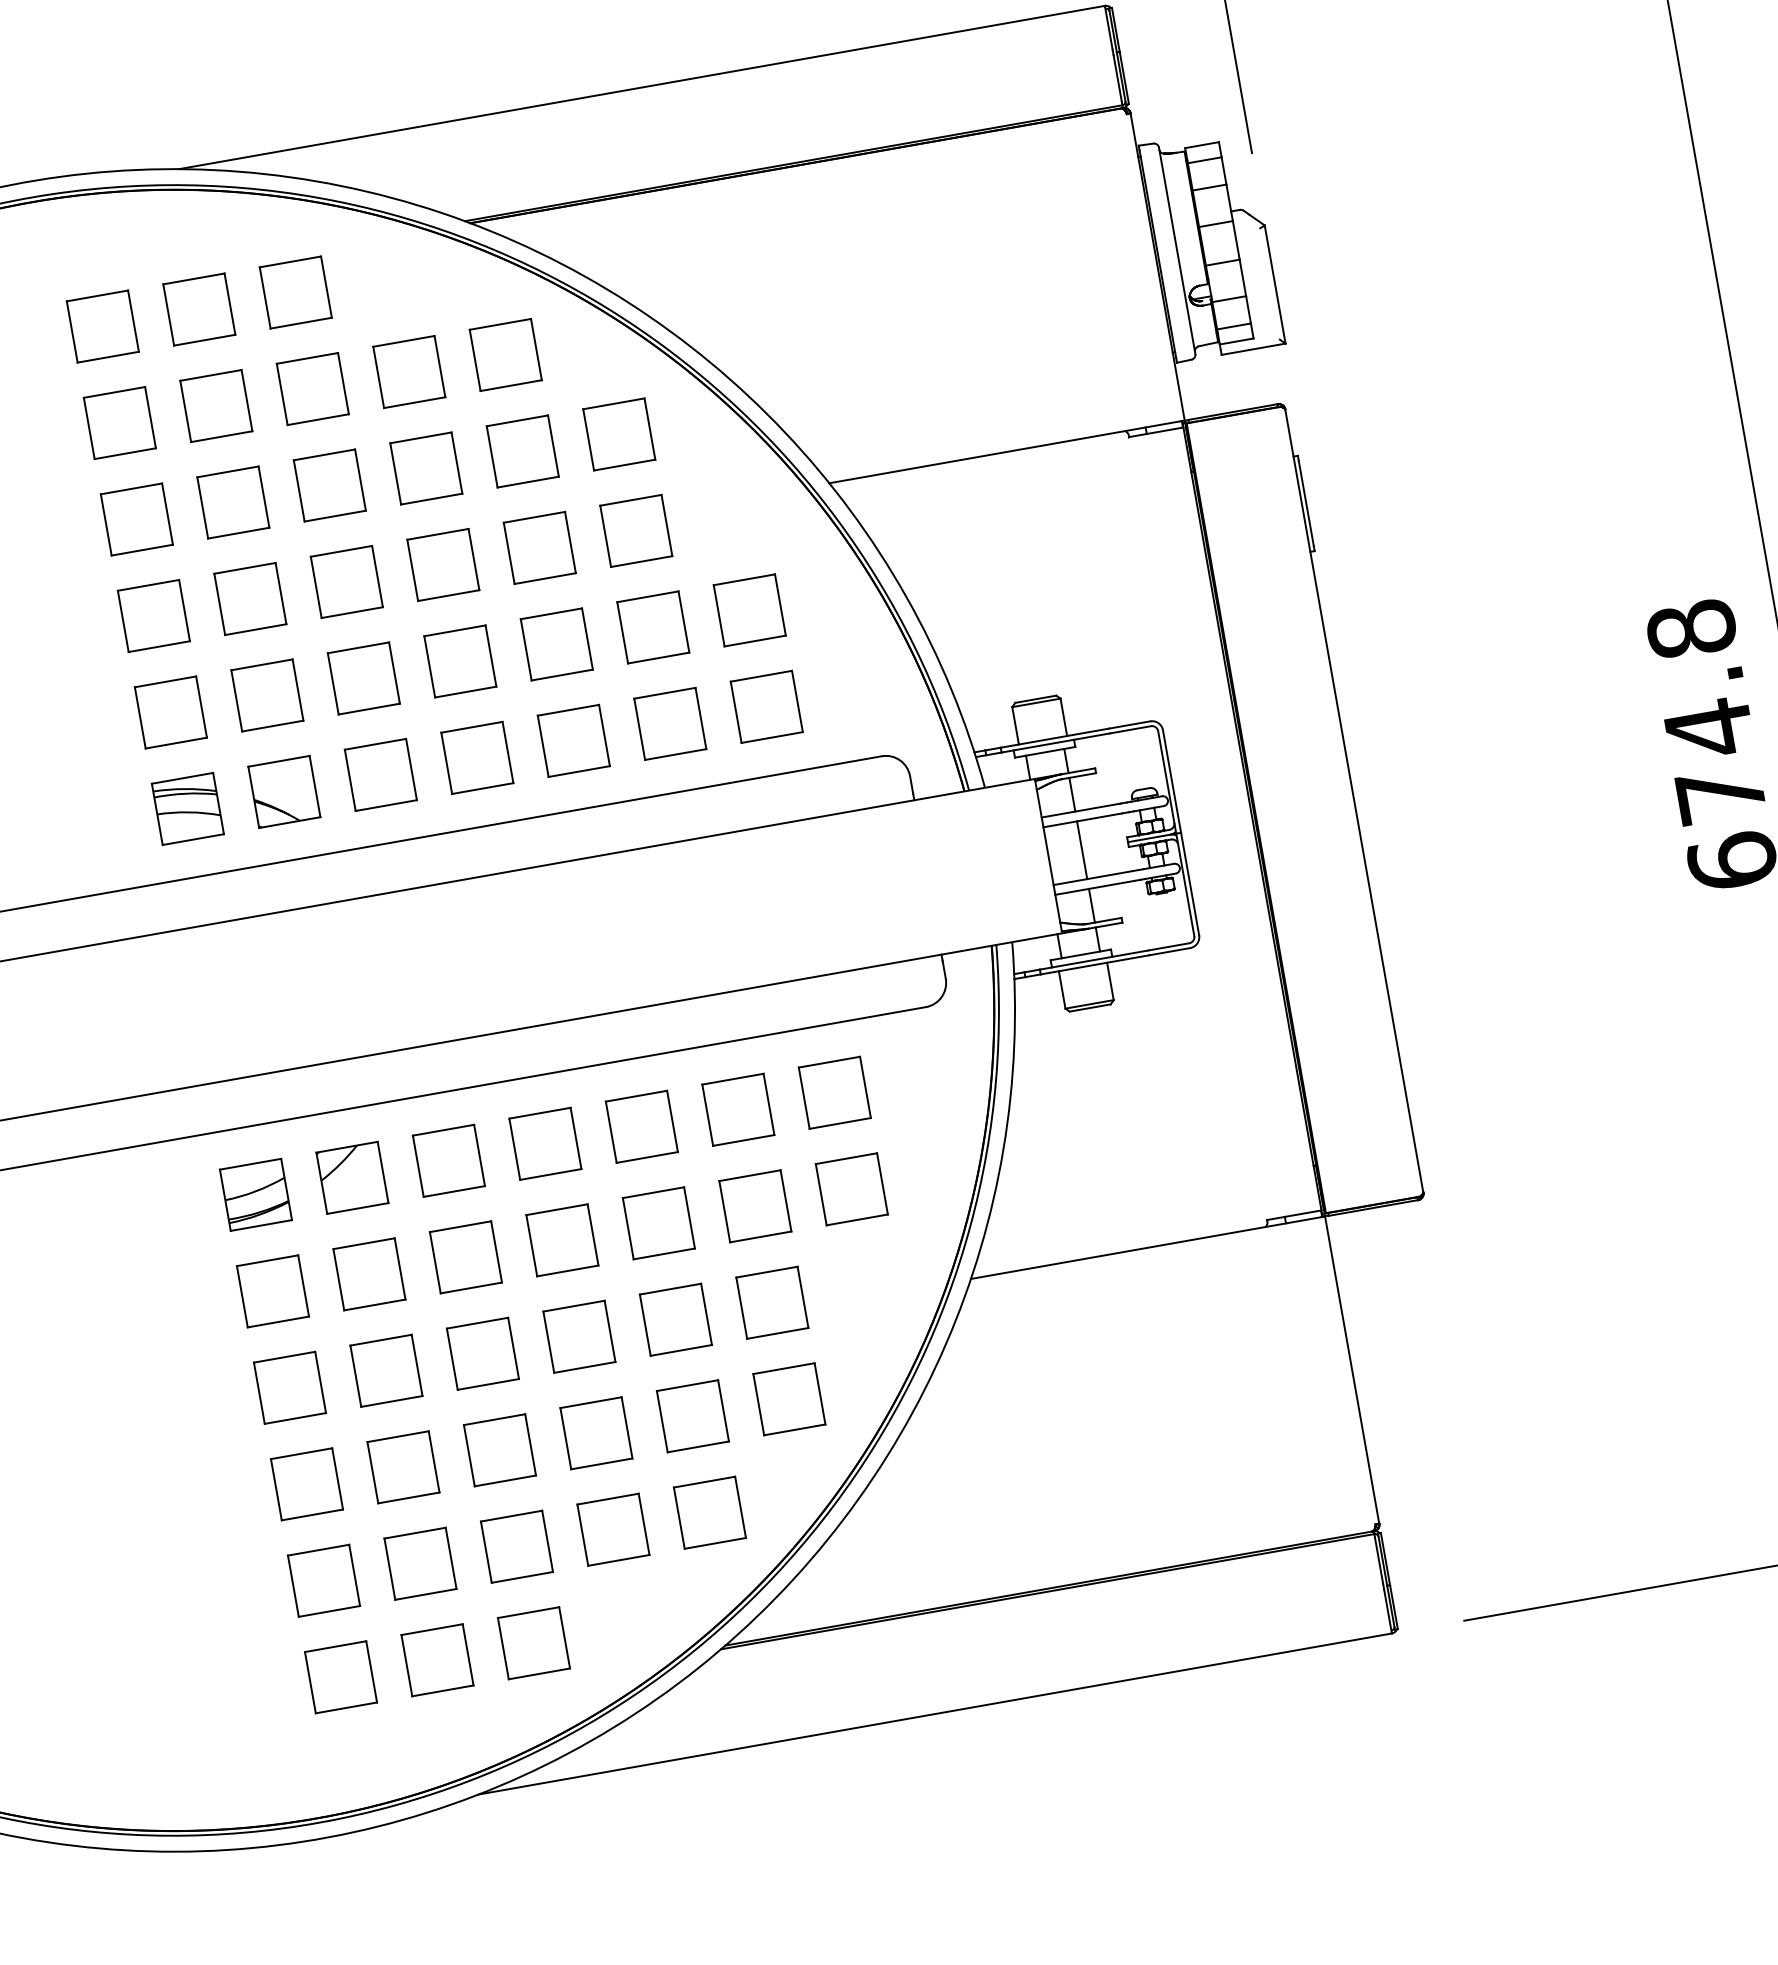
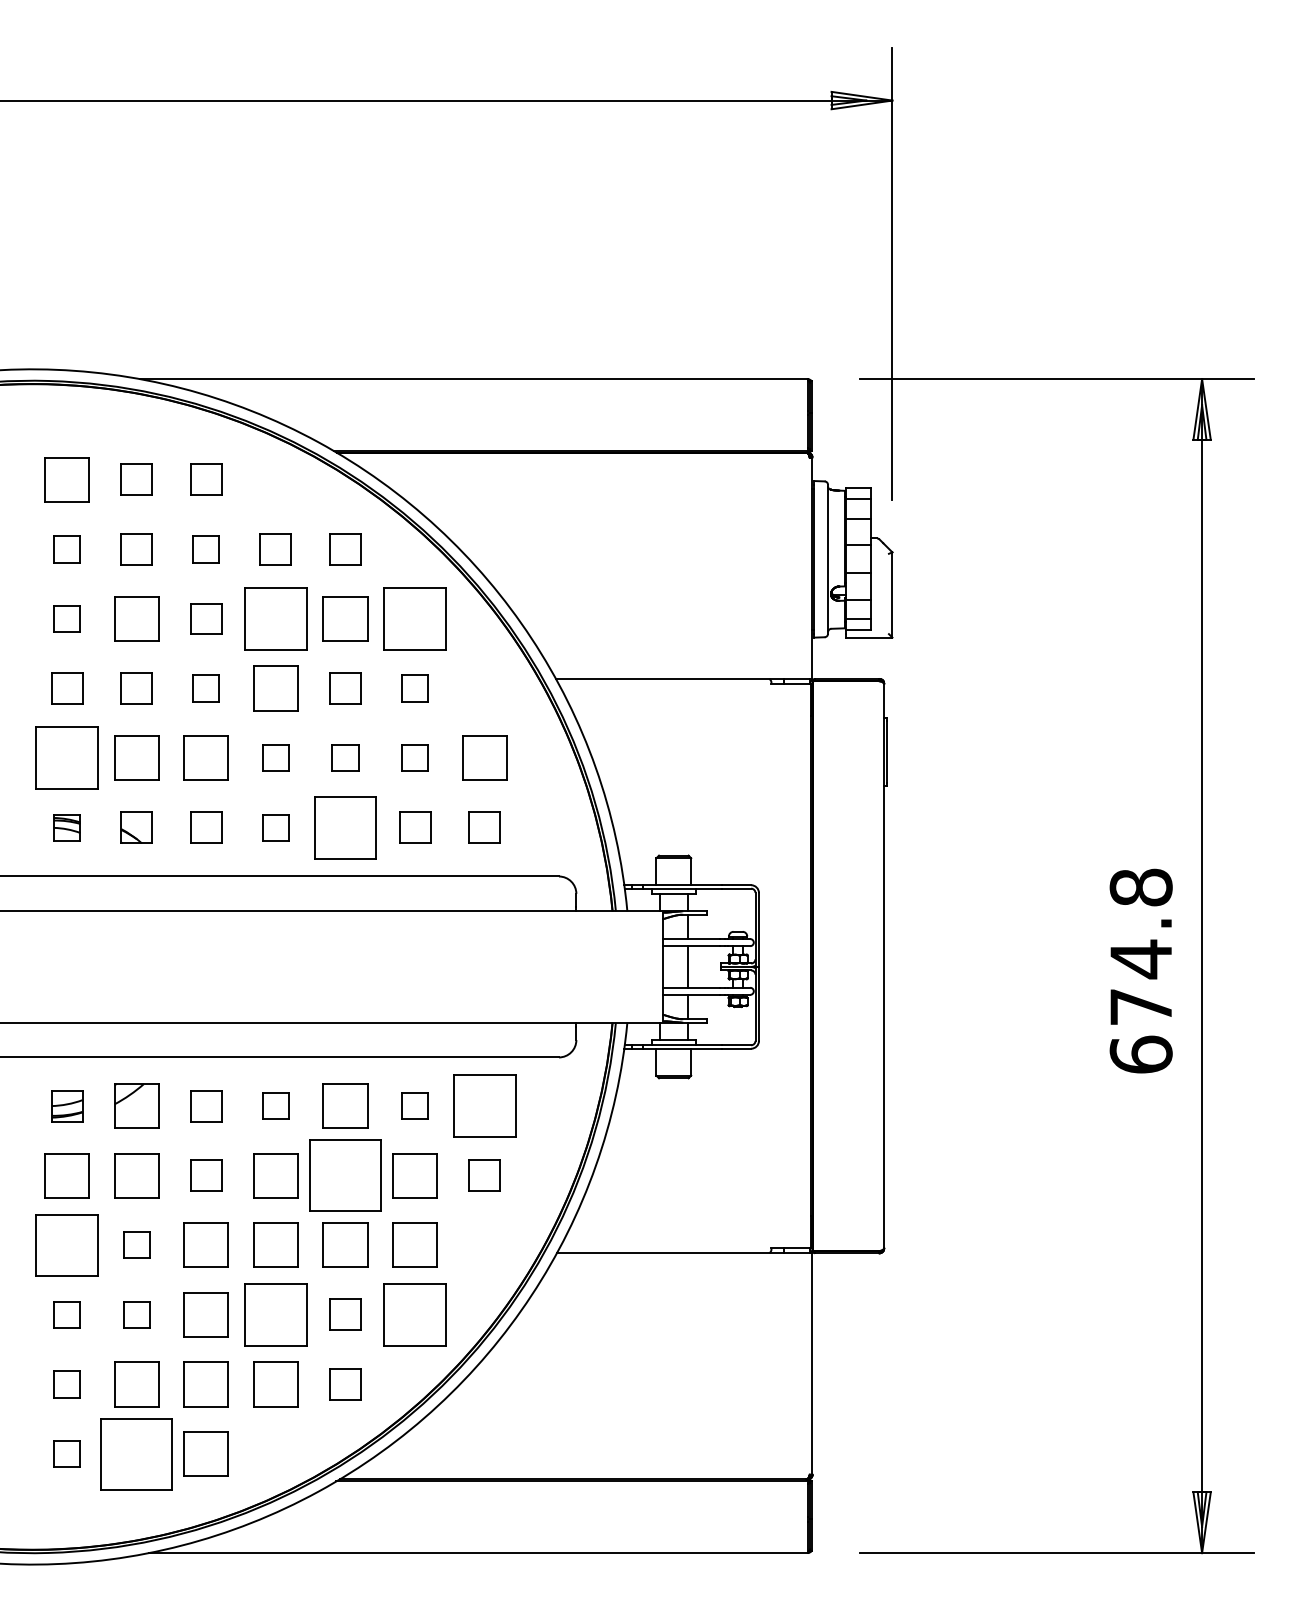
part: (294, 292) -> (205, 479), size x0.7
part: (198, 309) -> (136, 479), size x0.7
part: (505, 355) -> (345, 549), size x0.7
part: (408, 372) -> (275, 549), size x0.7
part: (311, 389) -> (205, 549), size x0.6
part: (216, 406) -> (136, 549), size x0.7
part: (119, 423) -> (66, 549), size x0.6
part: (618, 433) -> (414, 618), size x1.4
part: (425, 467) -> (275, 618), size x1.4
part: (328, 485) -> (205, 618), size x0.7
part: (135, 518) -> (66, 618), size x0.6
part: (635, 530) -> (414, 688), size x0.6
part: (539, 547) -> (345, 688), size x0.7
part: (345, 582) -> (205, 688), size x0.6
part: (250, 598) -> (136, 688), size x0.7
part: (153, 616) -> (66, 688), size x0.7
part: (652, 626) -> (414, 757), size x0.6
part: (556, 643) -> (345, 757), size x0.6
part: (459, 660) -> (275, 757), size x0.6
part: (766, 706) -> (484, 827), size x0.7
part: (169, 711) -> (66, 757), size x1.4
part: (669, 723) -> (414, 827), size x0.7
part: (573, 740) -> (345, 827), size x1.4
part: (476, 757) -> (275, 827), size x0.6
part: (379, 774) -> (205, 827), size x0.7
part: (284, 791) -> (136, 827), size x0.7
part: (186, 808) -> (66, 827), size x0.6
part: (834, 1091) -> (484, 1105), size x1.4
part: (737, 1109) -> (414, 1105), size x0.6
part: (544, 1143) -> (275, 1105), size x0.6
part: (447, 1160) -> (205, 1105), size x0.7
part: (851, 1188) -> (484, 1175), size x0.7
part: (254, 1194) -> (66, 1105), size x0.7
part: (658, 1222) -> (345, 1175), size x1.6
part: (464, 1257) -> (205, 1175), size x0.7
part: (385, 1369) -> (136, 1244), size x0.6
part: (288, 1386) -> (66, 1244), size x1.4
part: (788, 1398) -> (414, 1314), size x1.4
part: (692, 1415) -> (345, 1314), size x0.7
part: (595, 1432) -> (275, 1314), size x1.4
part: (403, 1466) -> (136, 1314), size x0.6
part: (306, 1483) -> (66, 1314), size x0.6
part: (709, 1512) -> (345, 1384), size x0.7
part: (323, 1580) -> (66, 1384), size x0.6
part: (437, 1659) -> (136, 1453), size x1.6
part: (340, 1676) -> (66, 1453), size x0.6

